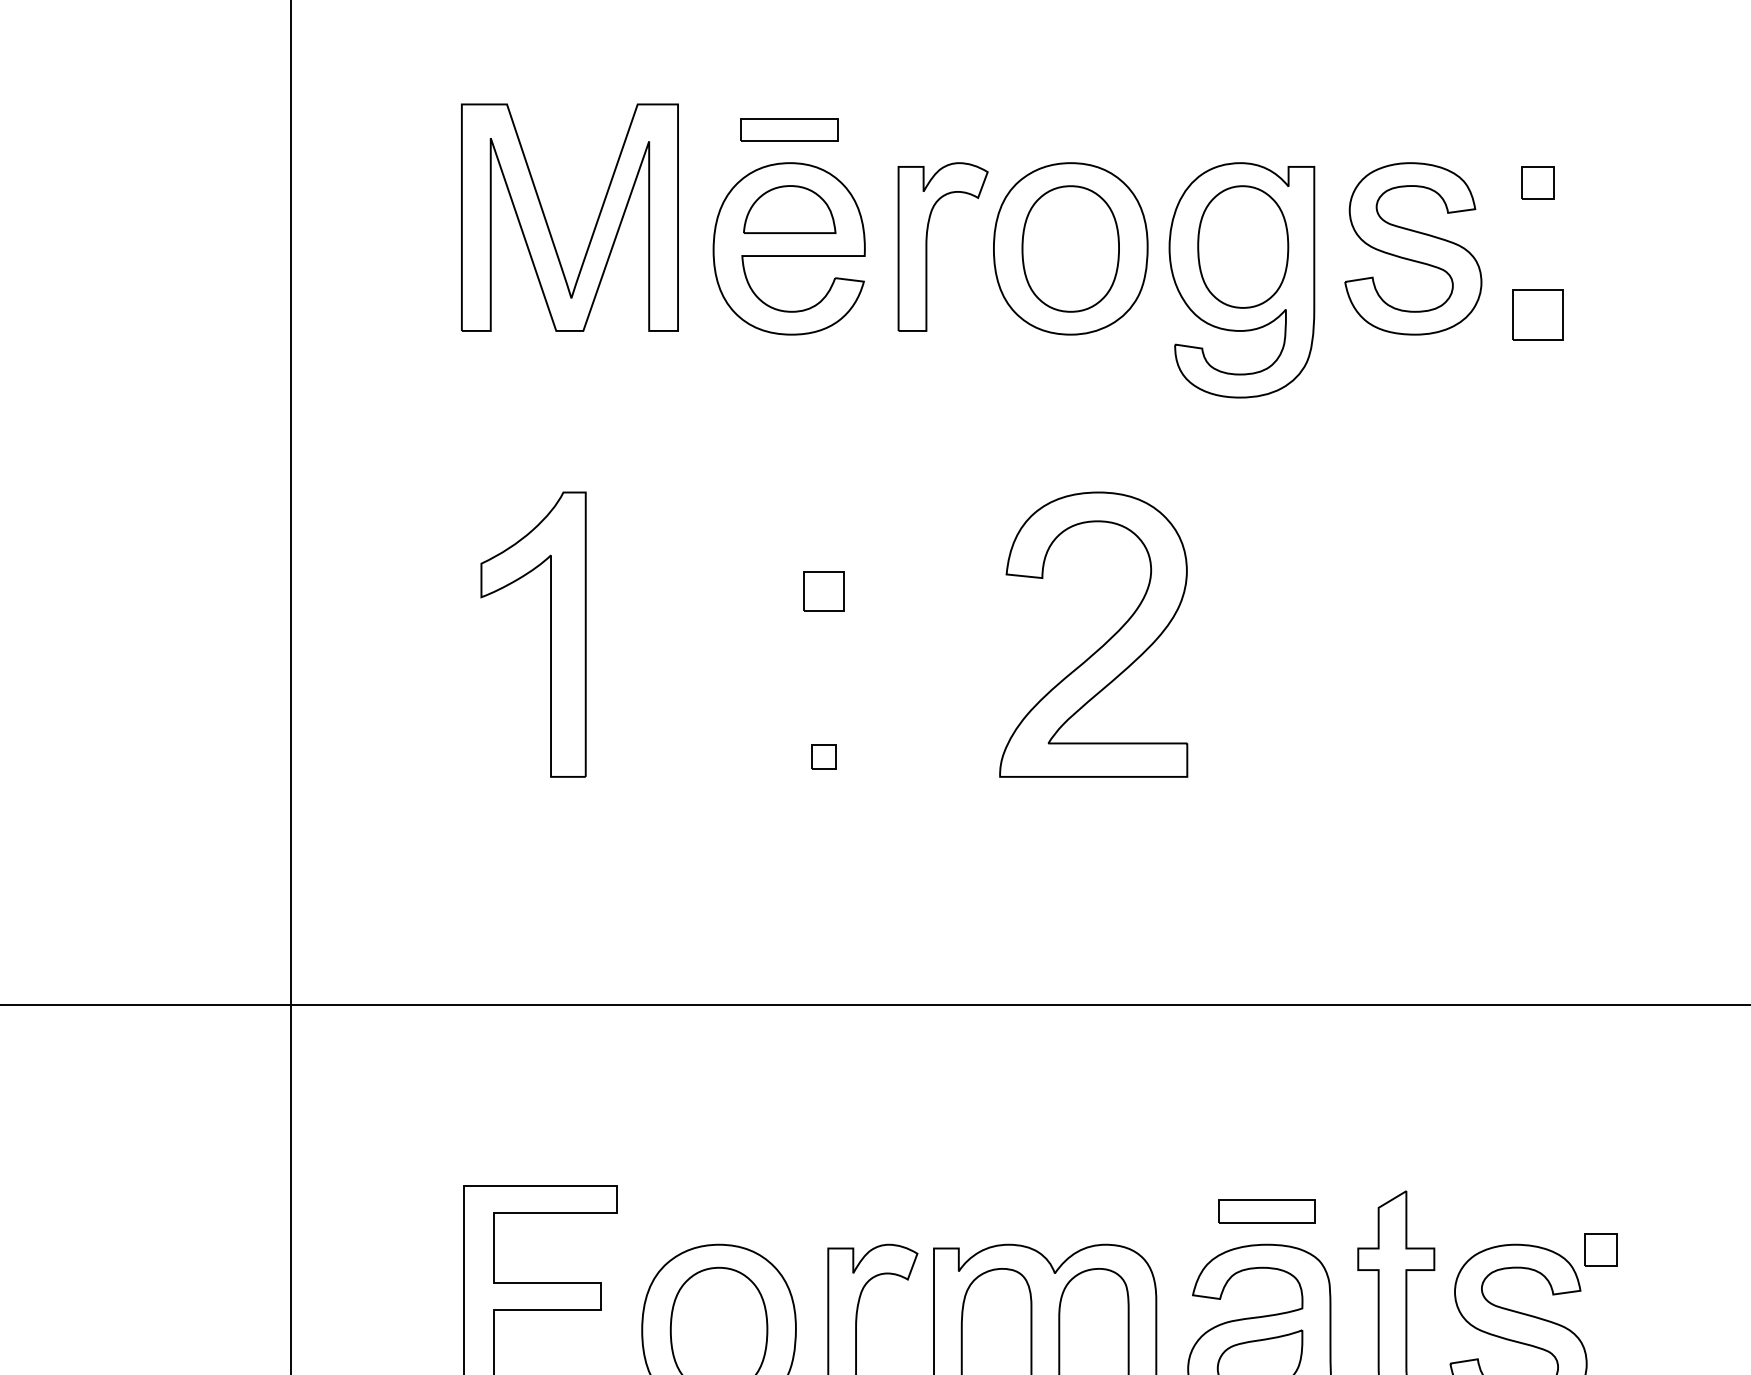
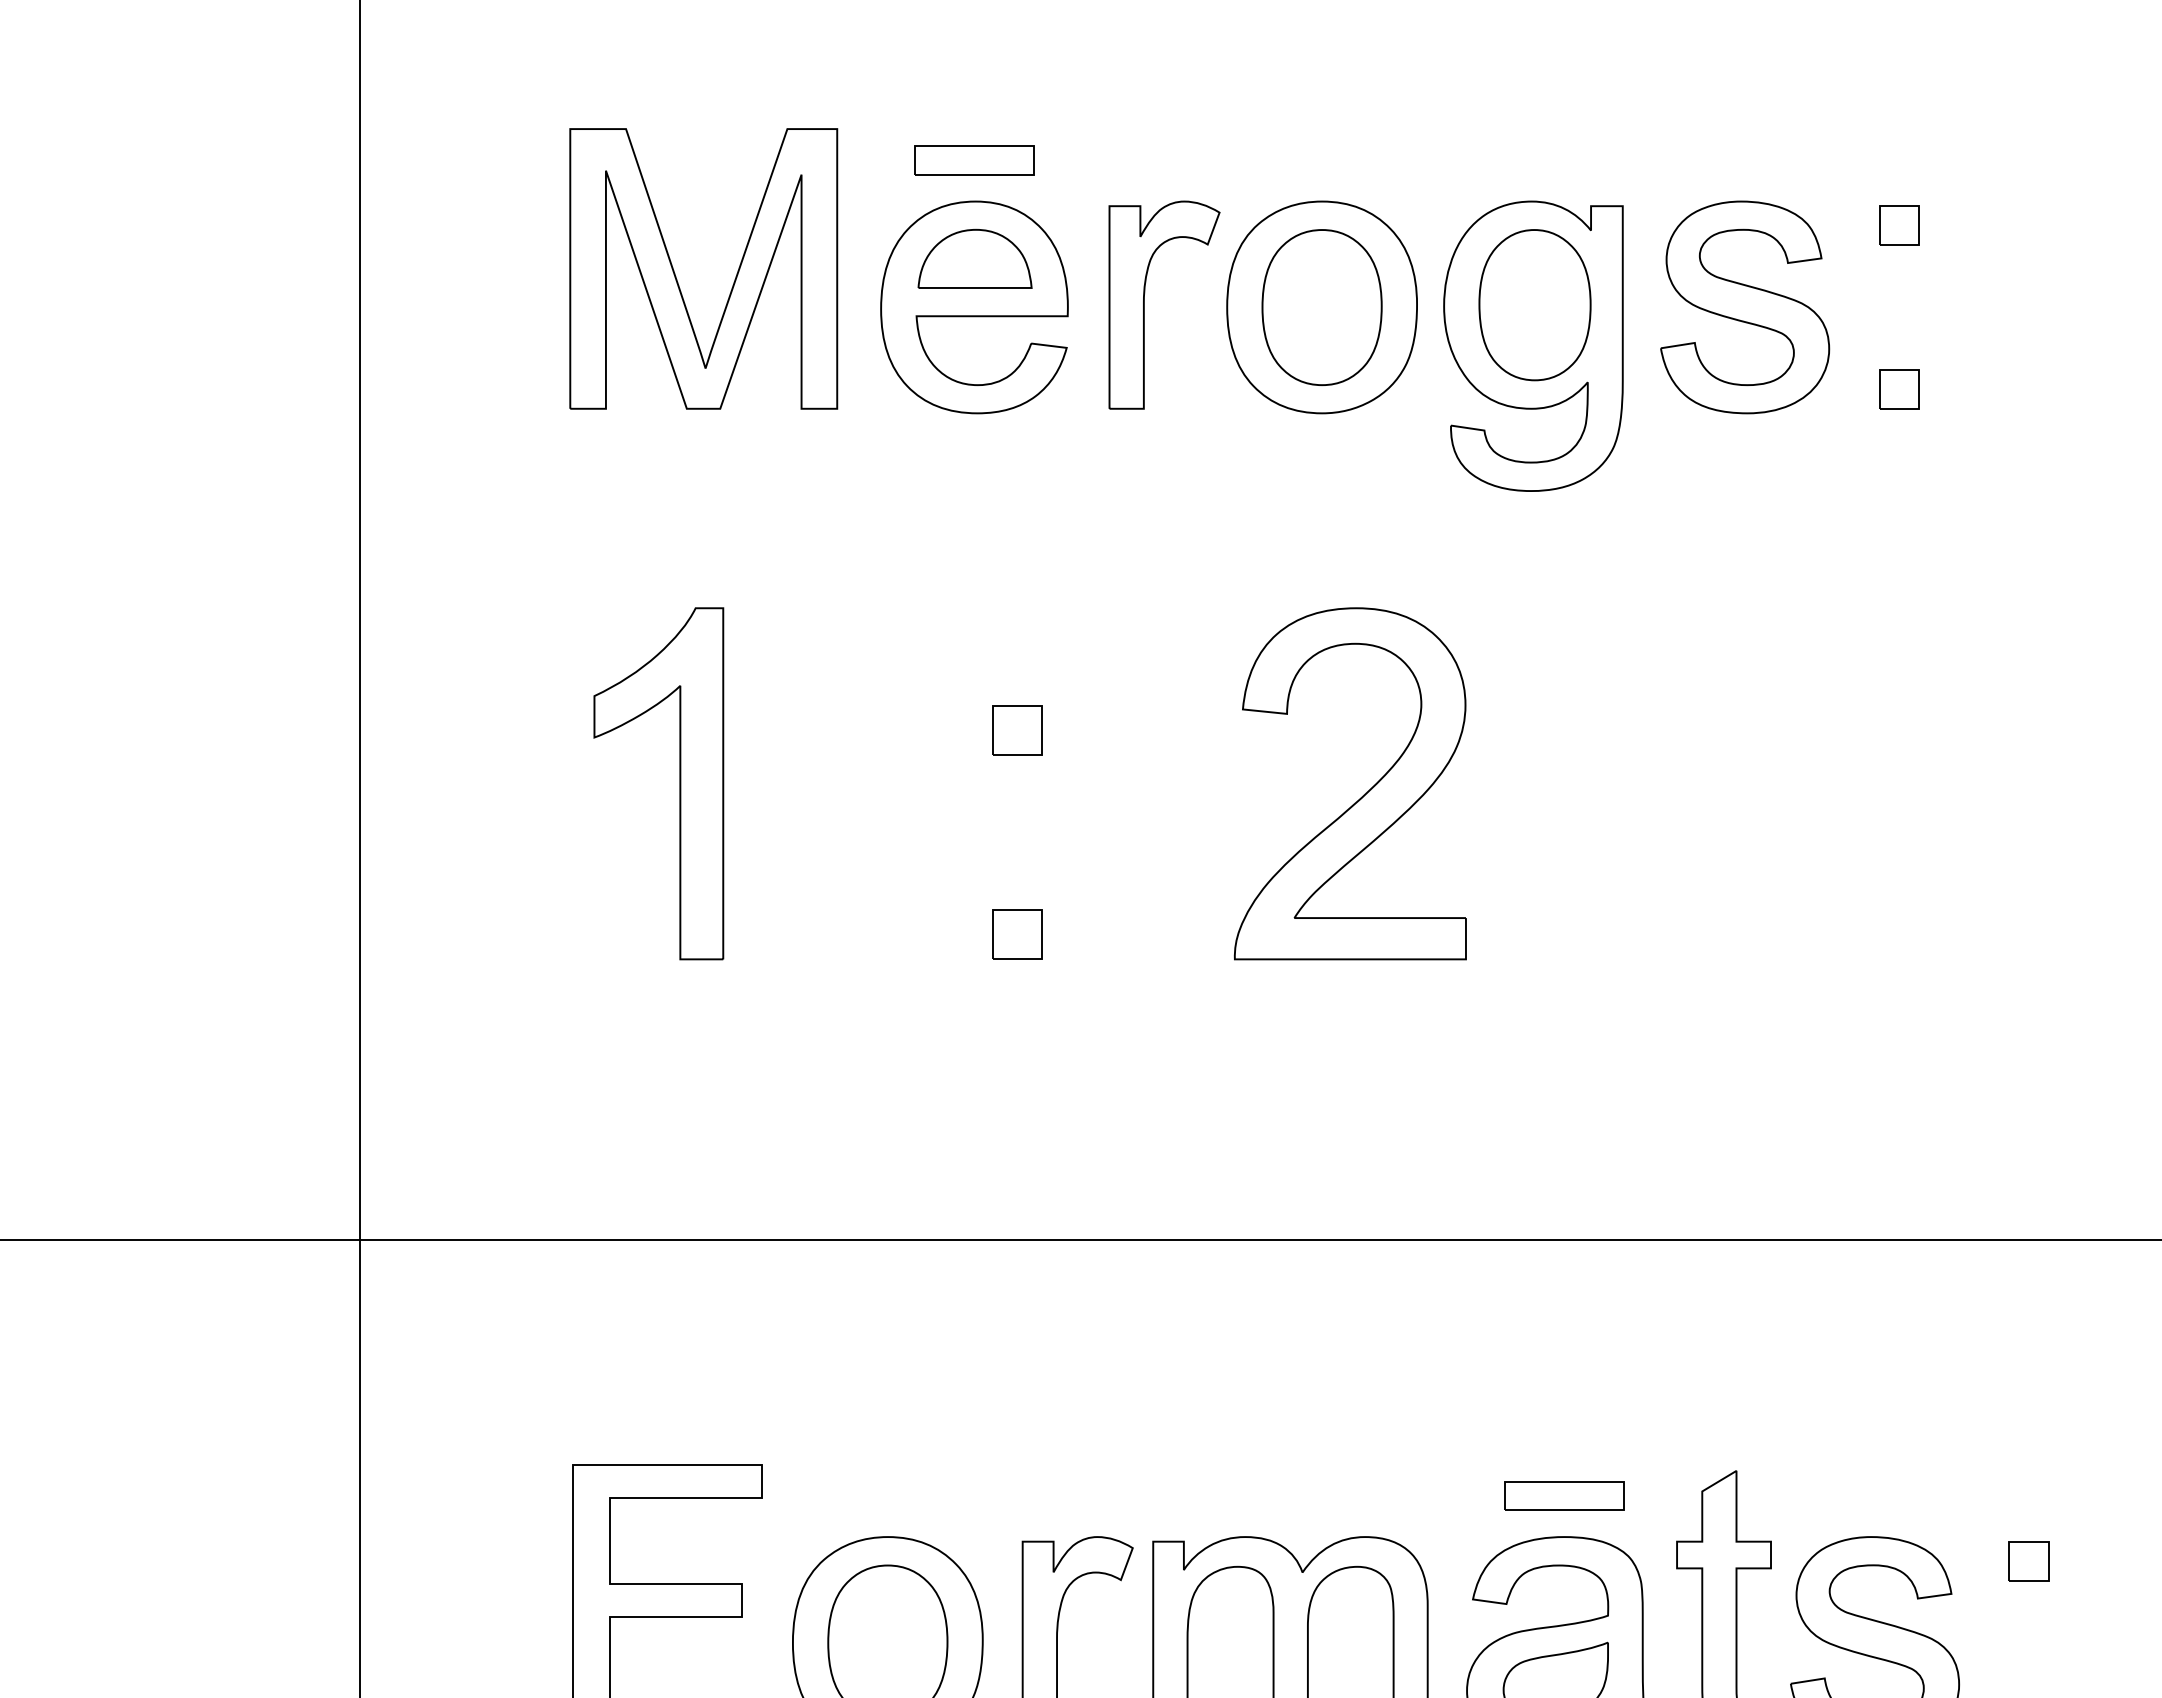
part: (1538, 315) -> (1899, 389), size x0.62
part: (824, 756) -> (1017, 934), size x1.67
part: (1600, 1249) -> (2028, 1561), moved

